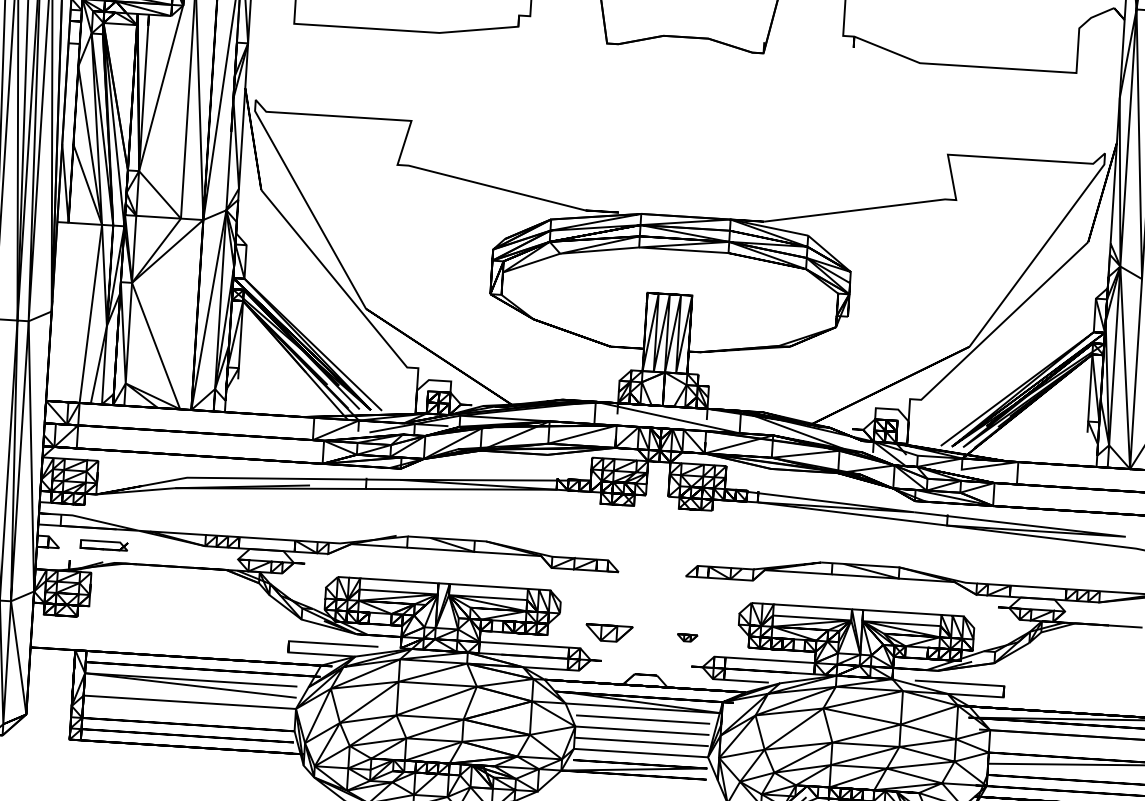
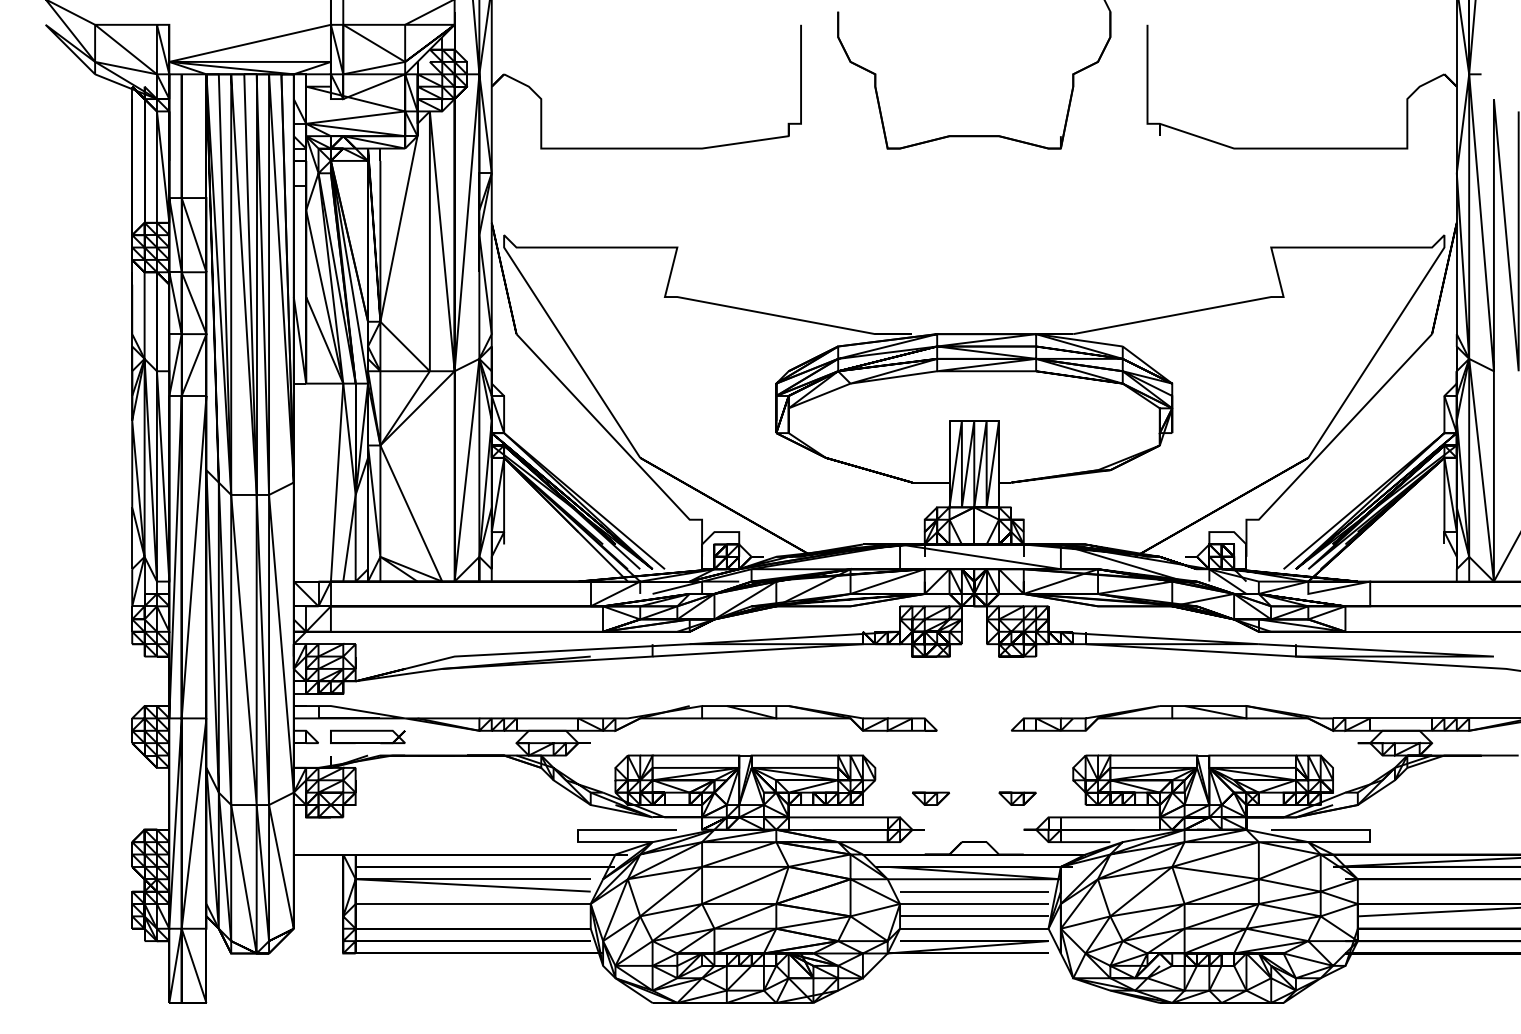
part: (103, 544) -> (367, 736), size x1.43
part: (609, 633) -> (931, 798), size x0.71
part: (687, 637) -> (1017, 798), size x1.67

